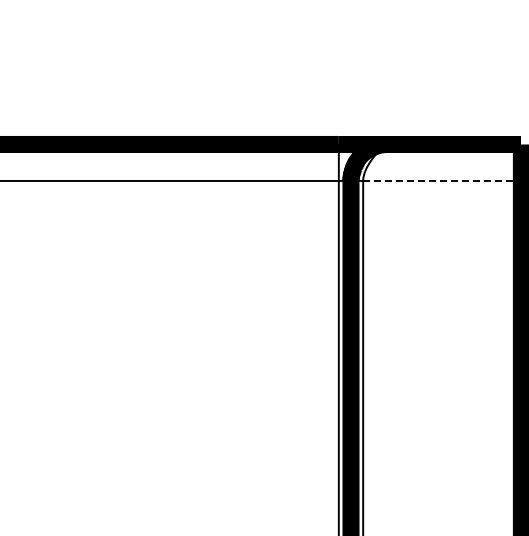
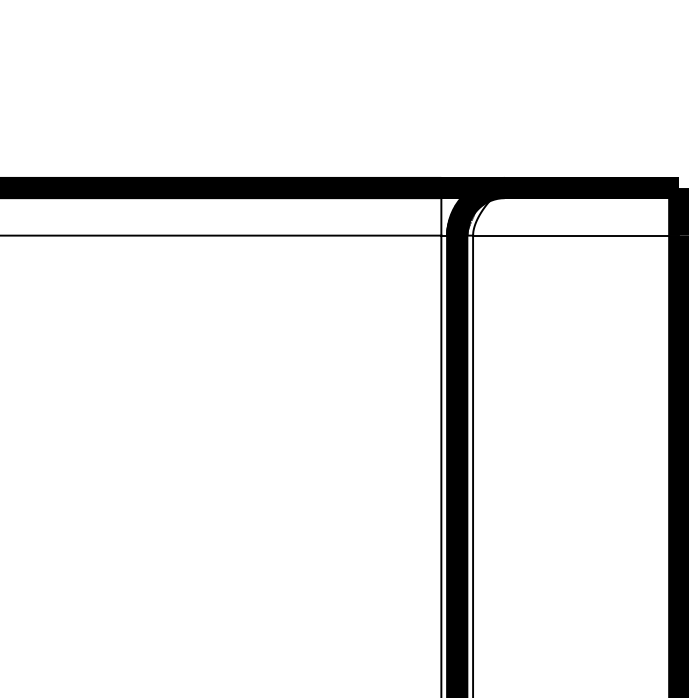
line: (442, 180) -> (576, 234), dashed -> solid

